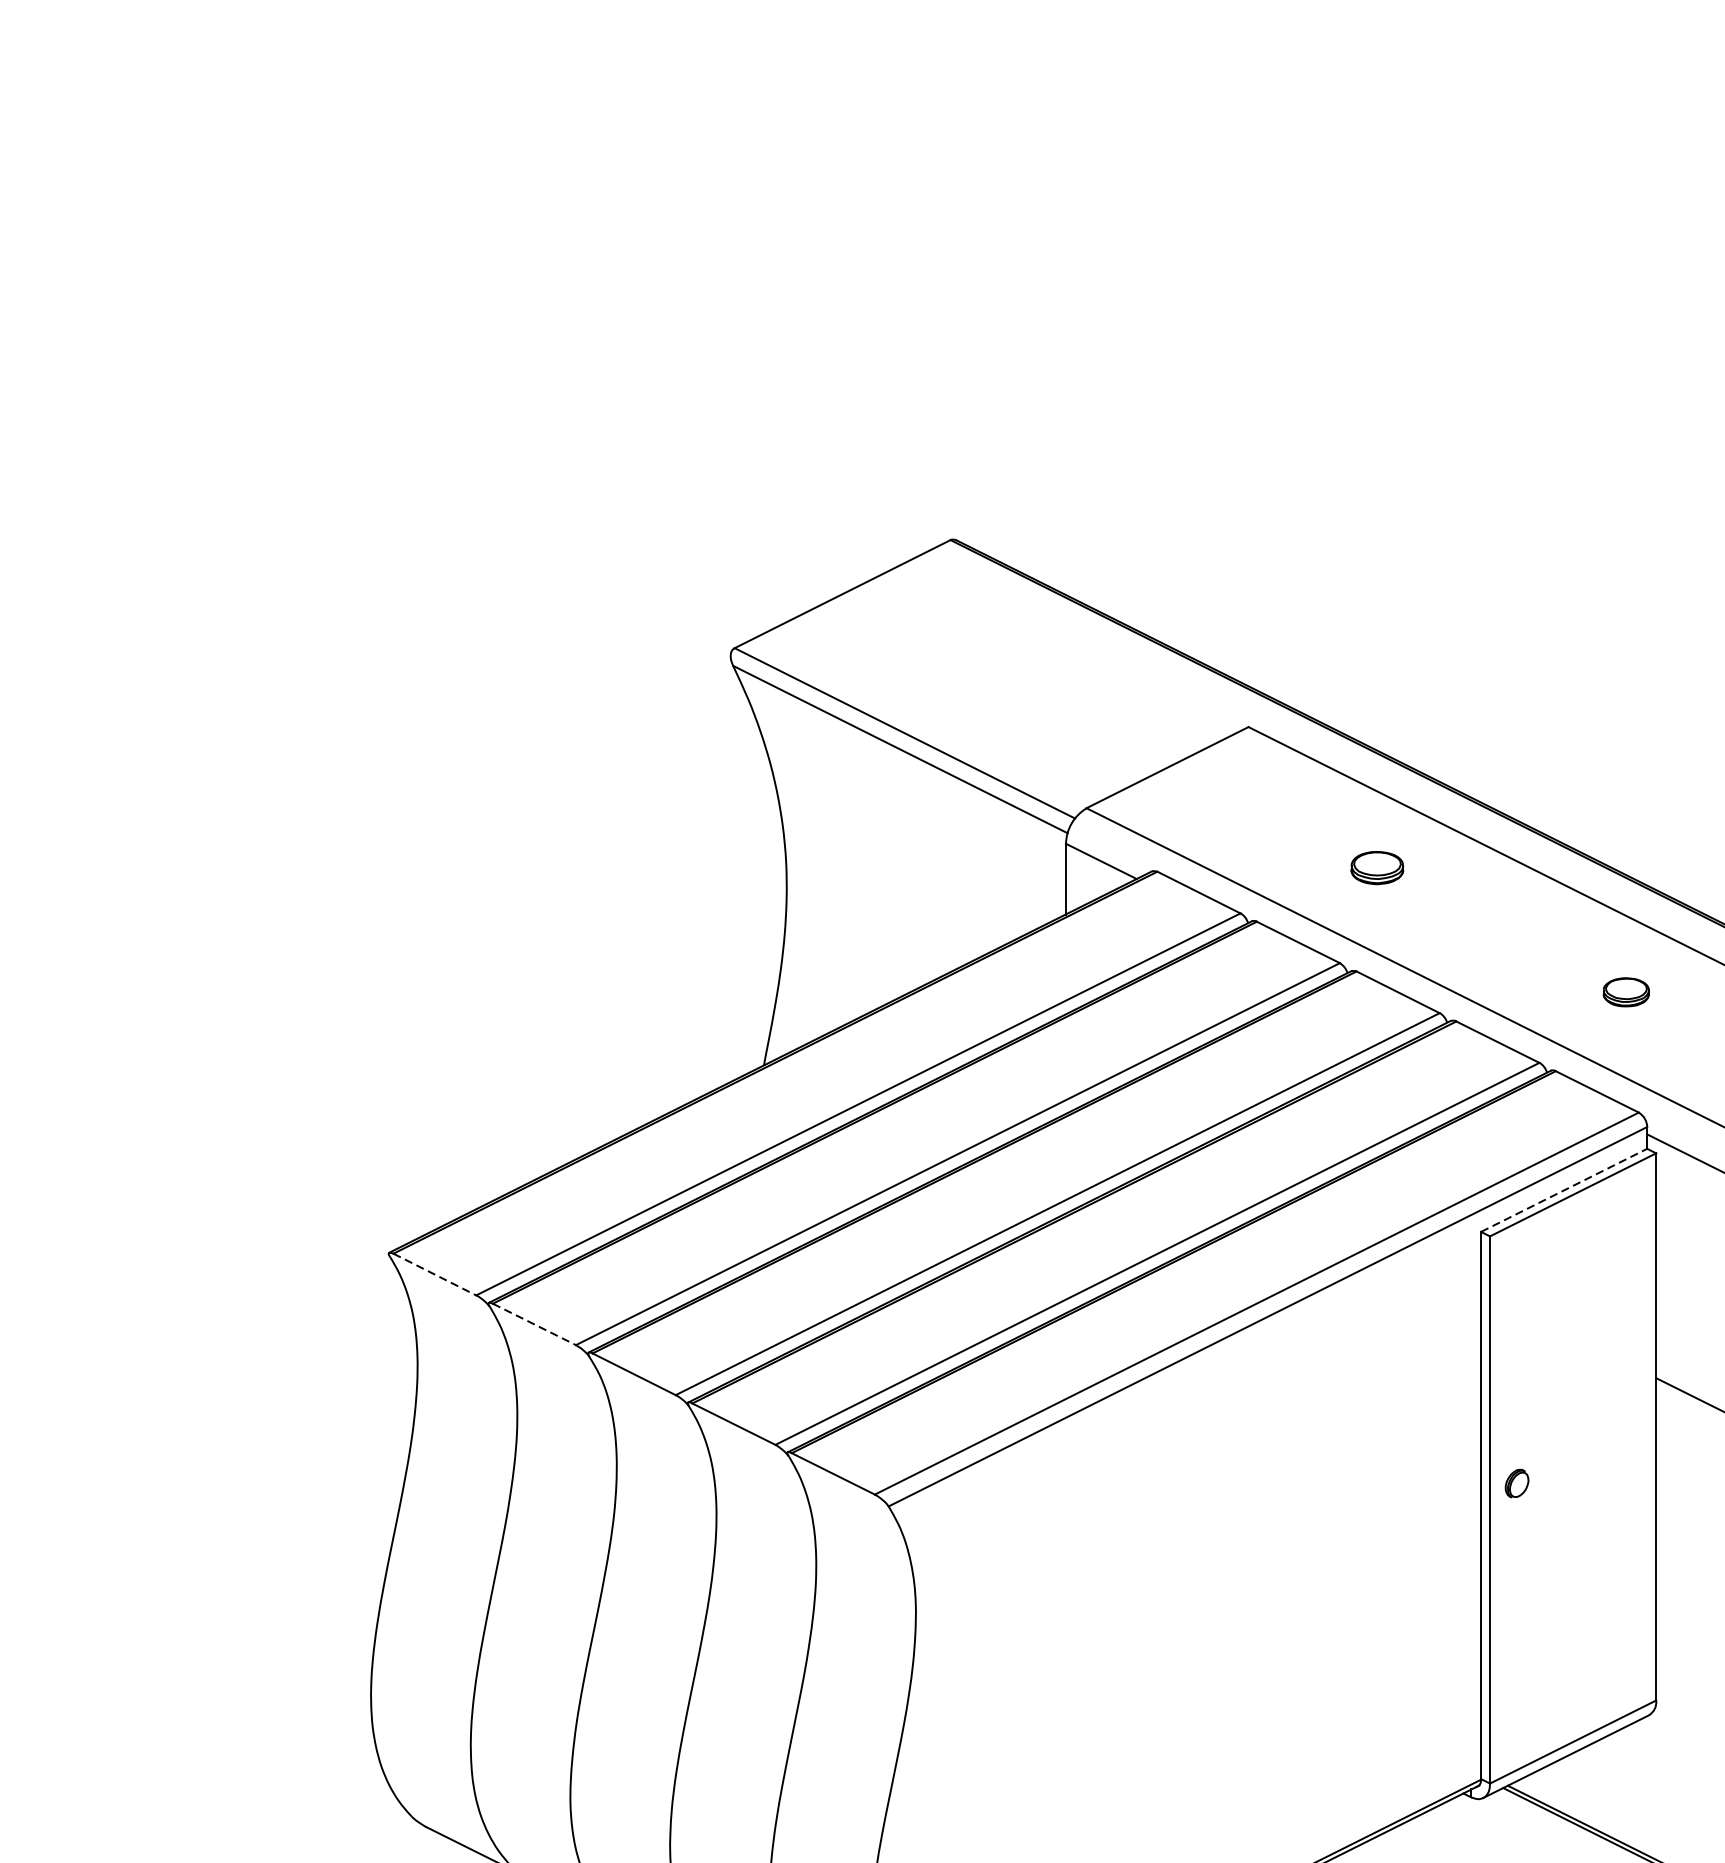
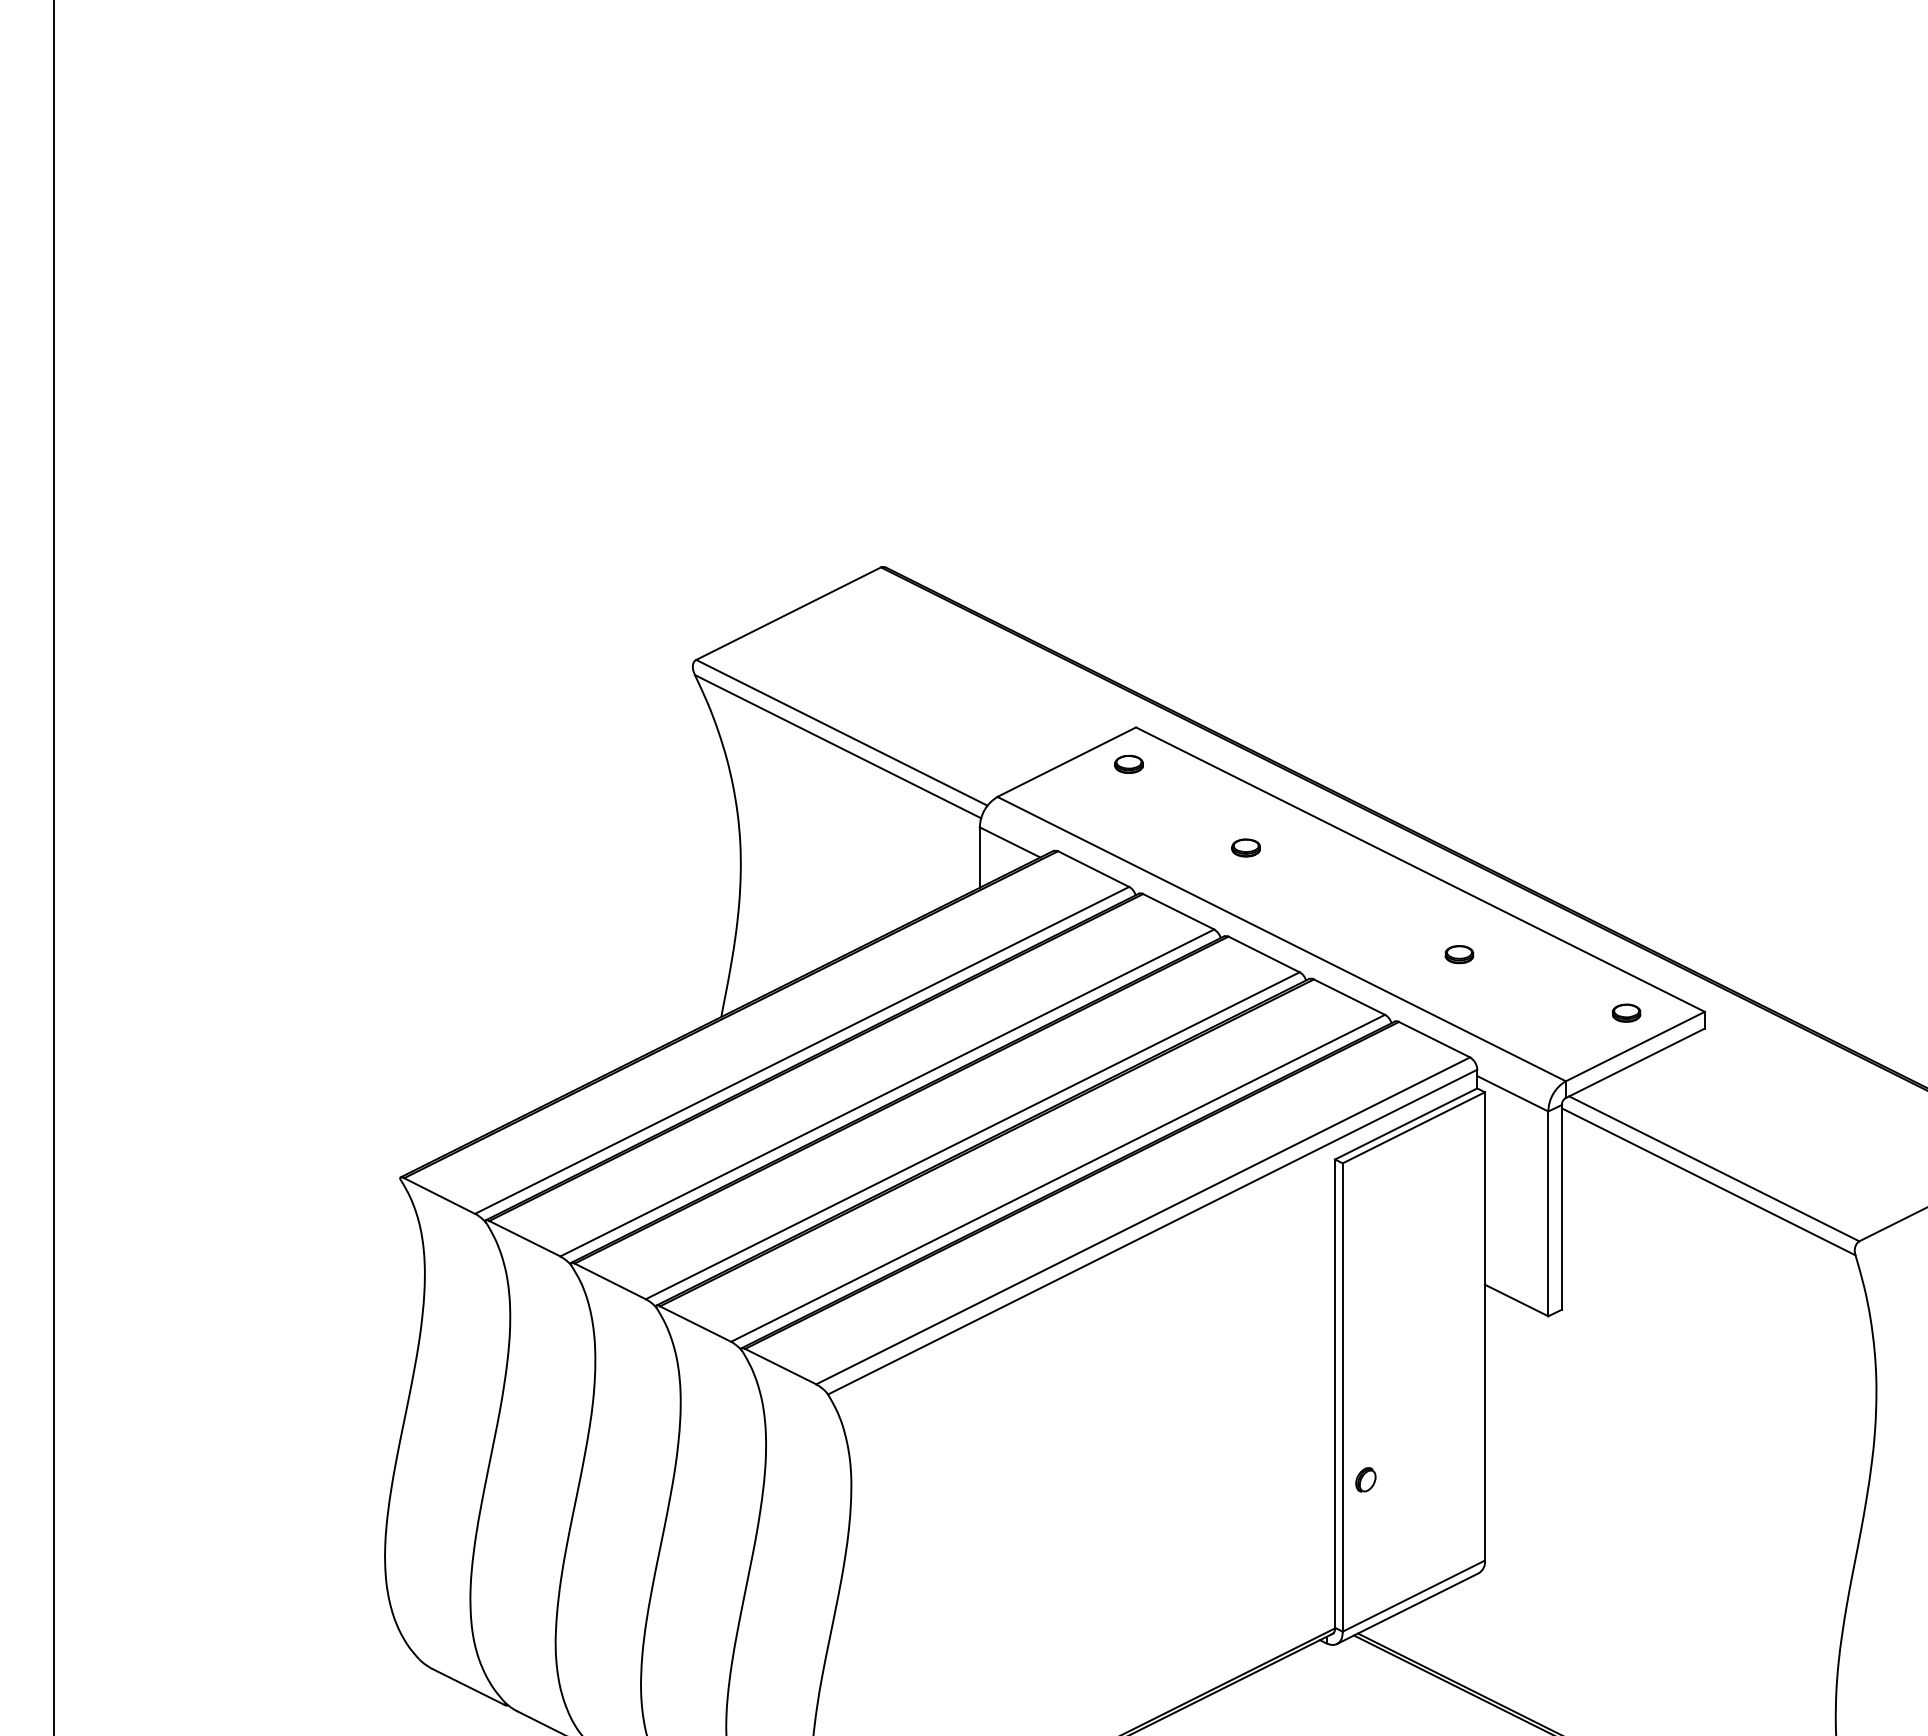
part: (1239, 770) -> (1128, 764), added
part: (1376, 867) -> (1245, 847), size x0.62
part: (1626, 992) -> (1459, 954), size x0.71
line: (1564, 1189) -> (1406, 1123), dashed -> solid
line: (434, 1275) -> (439, 1196), dashed -> solid
line: (533, 1324) -> (524, 1238), dashed -> solid
part: (1516, 1483) -> (1365, 1479), moved

